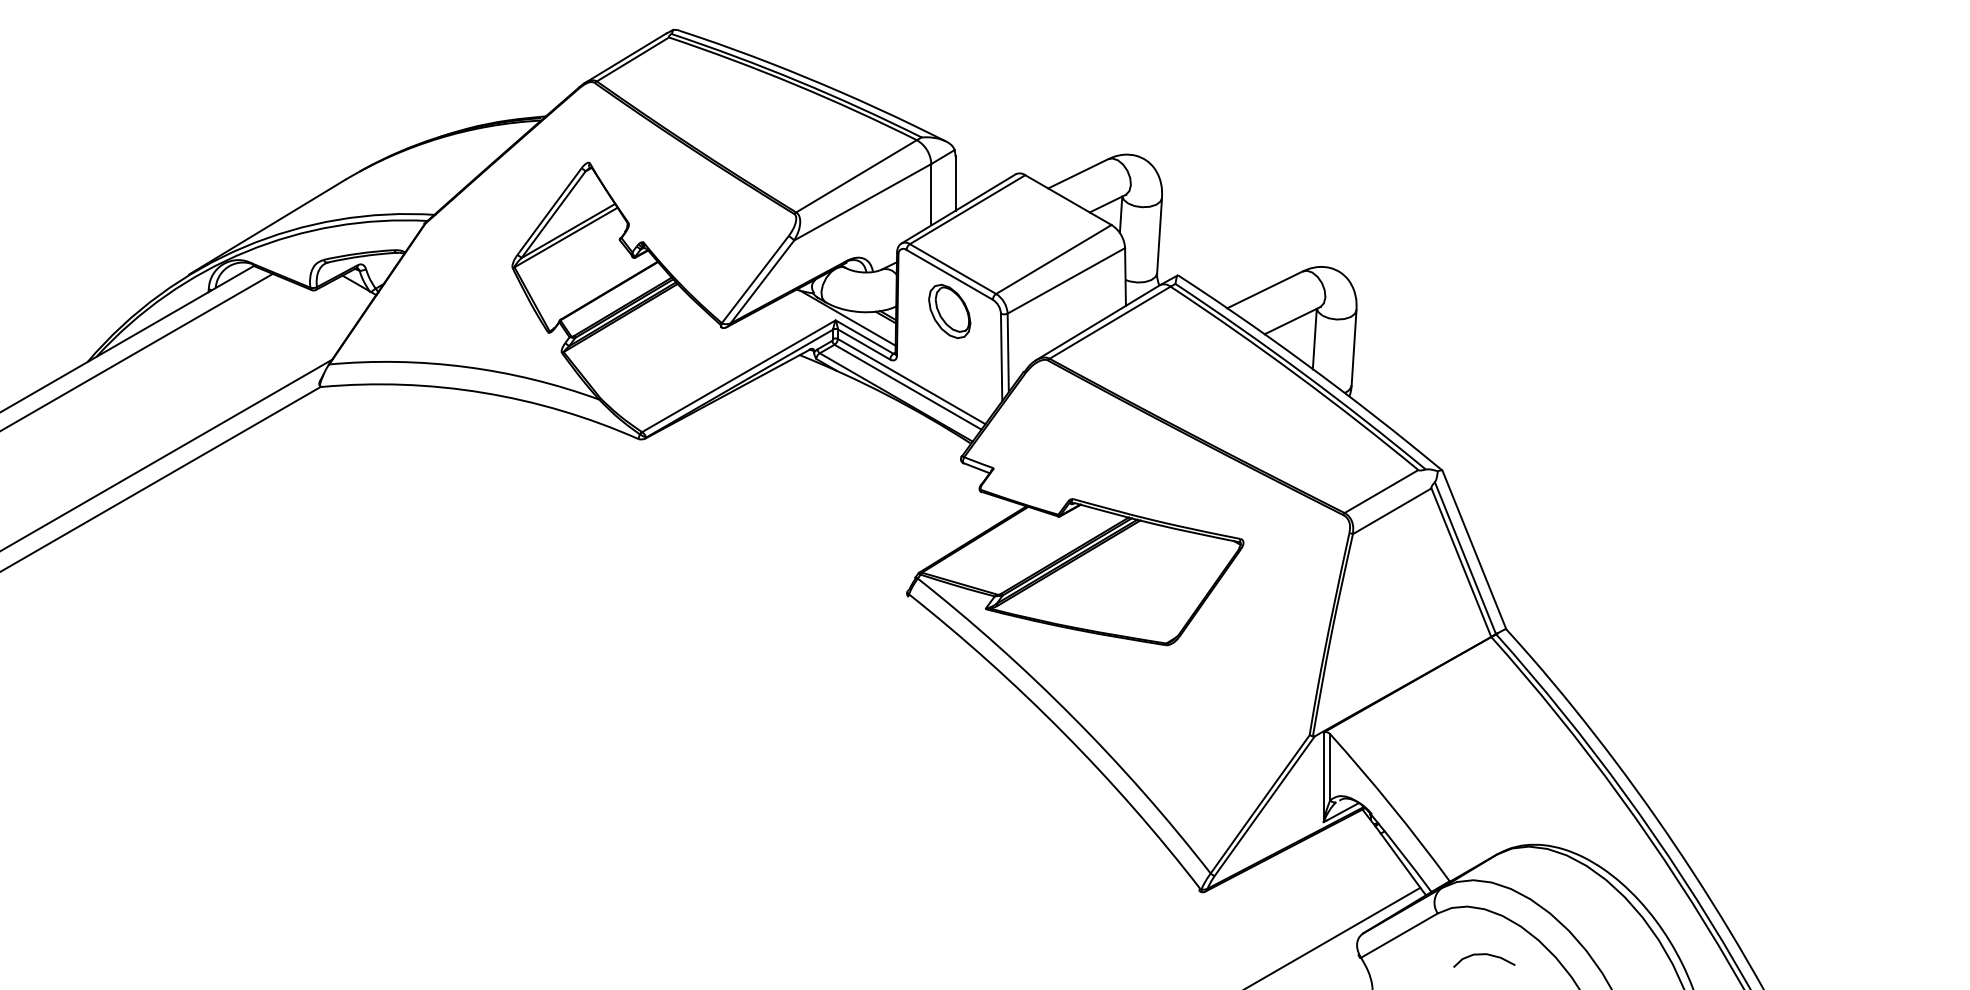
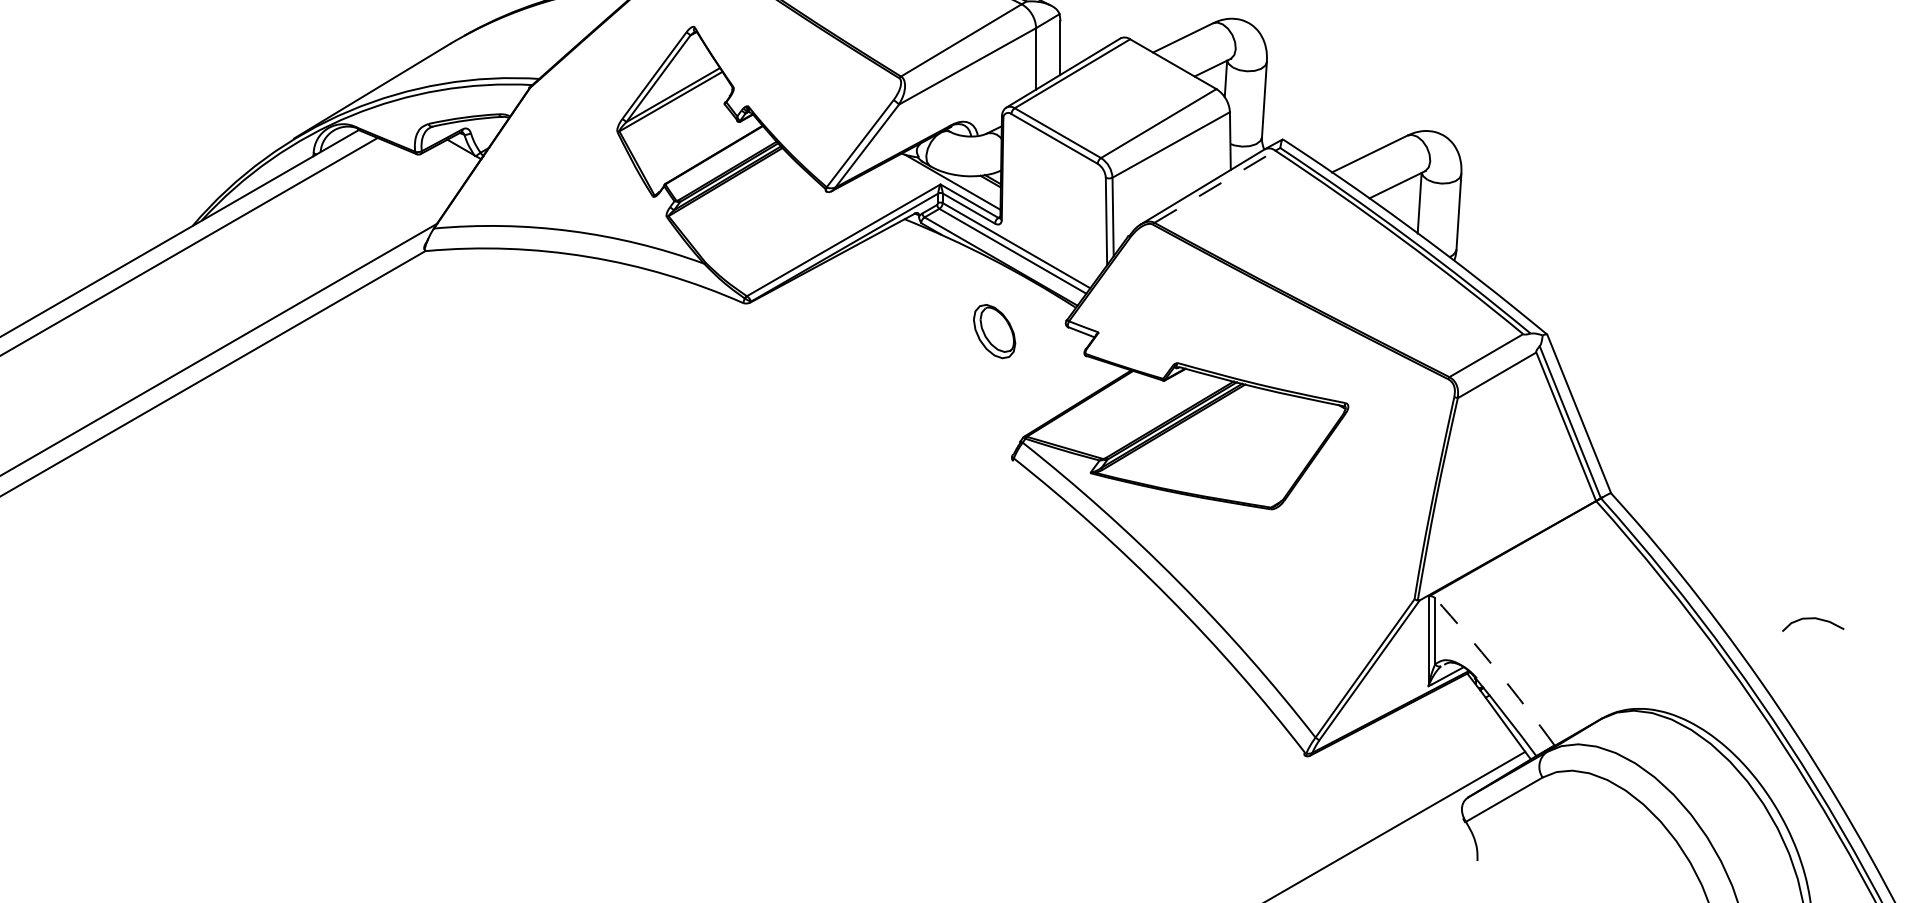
part: (949, 311) -> (994, 331), moved
line: (1110, 322) -> (1215, 186), solid -> dashed
arc: (1391, 806) -> (1496, 670), solid -> dashed
curve: (1484, 955) -> (1813, 619), moved

